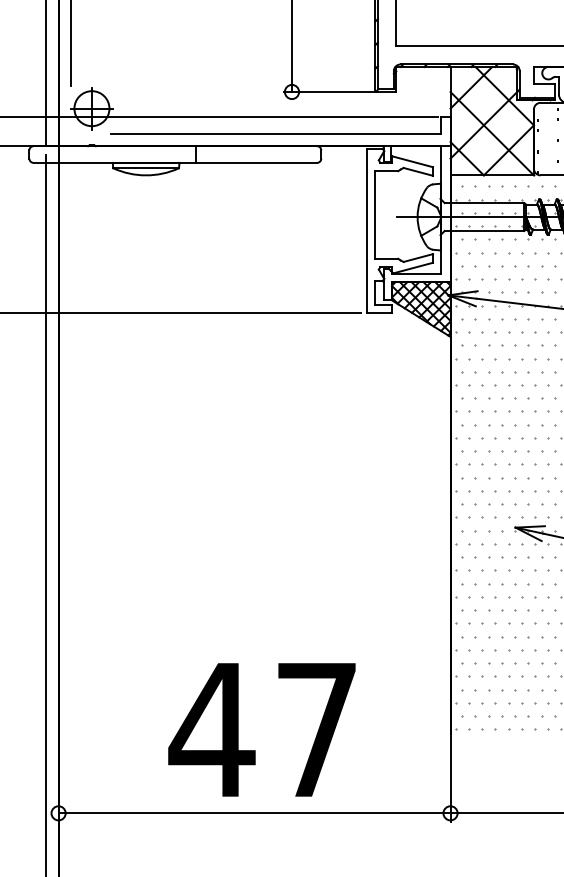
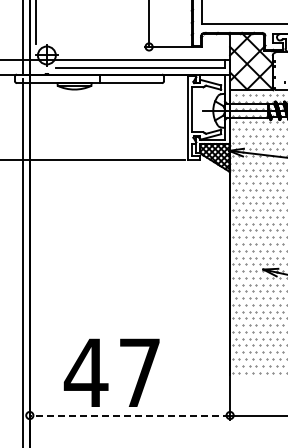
text: (261, 729) -> (111, 372), moved
line: (253, 813) -> (129, 415), solid -> dashed

